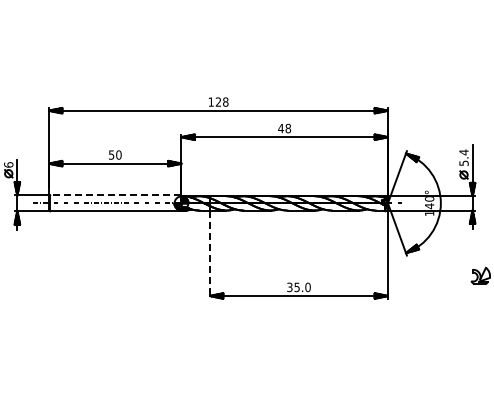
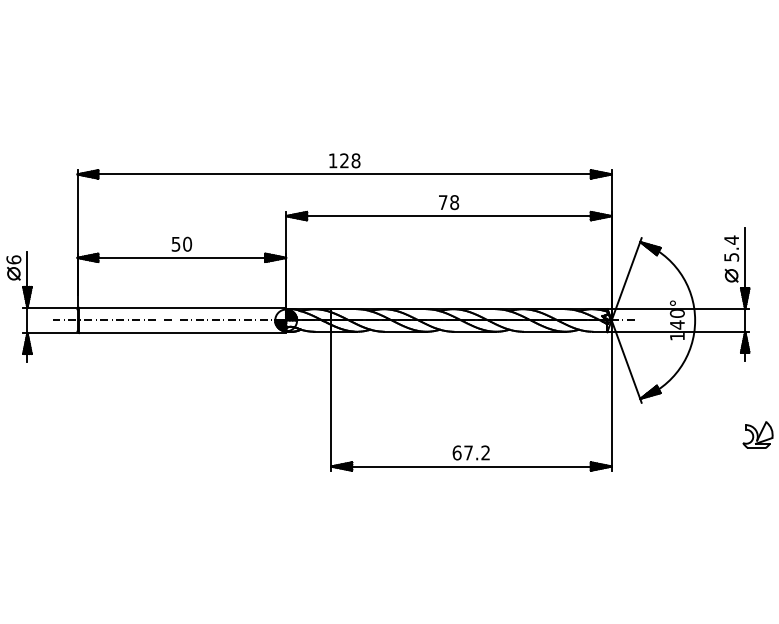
text: (280, 128) -> (442, 202), 48 -> 78
line: (115, 195) -> (182, 308), dashed -> solid
line: (210, 255) -> (331, 402), dashed -> solid
text: (298, 287) -> (470, 453), 35.0 -> 67.2

